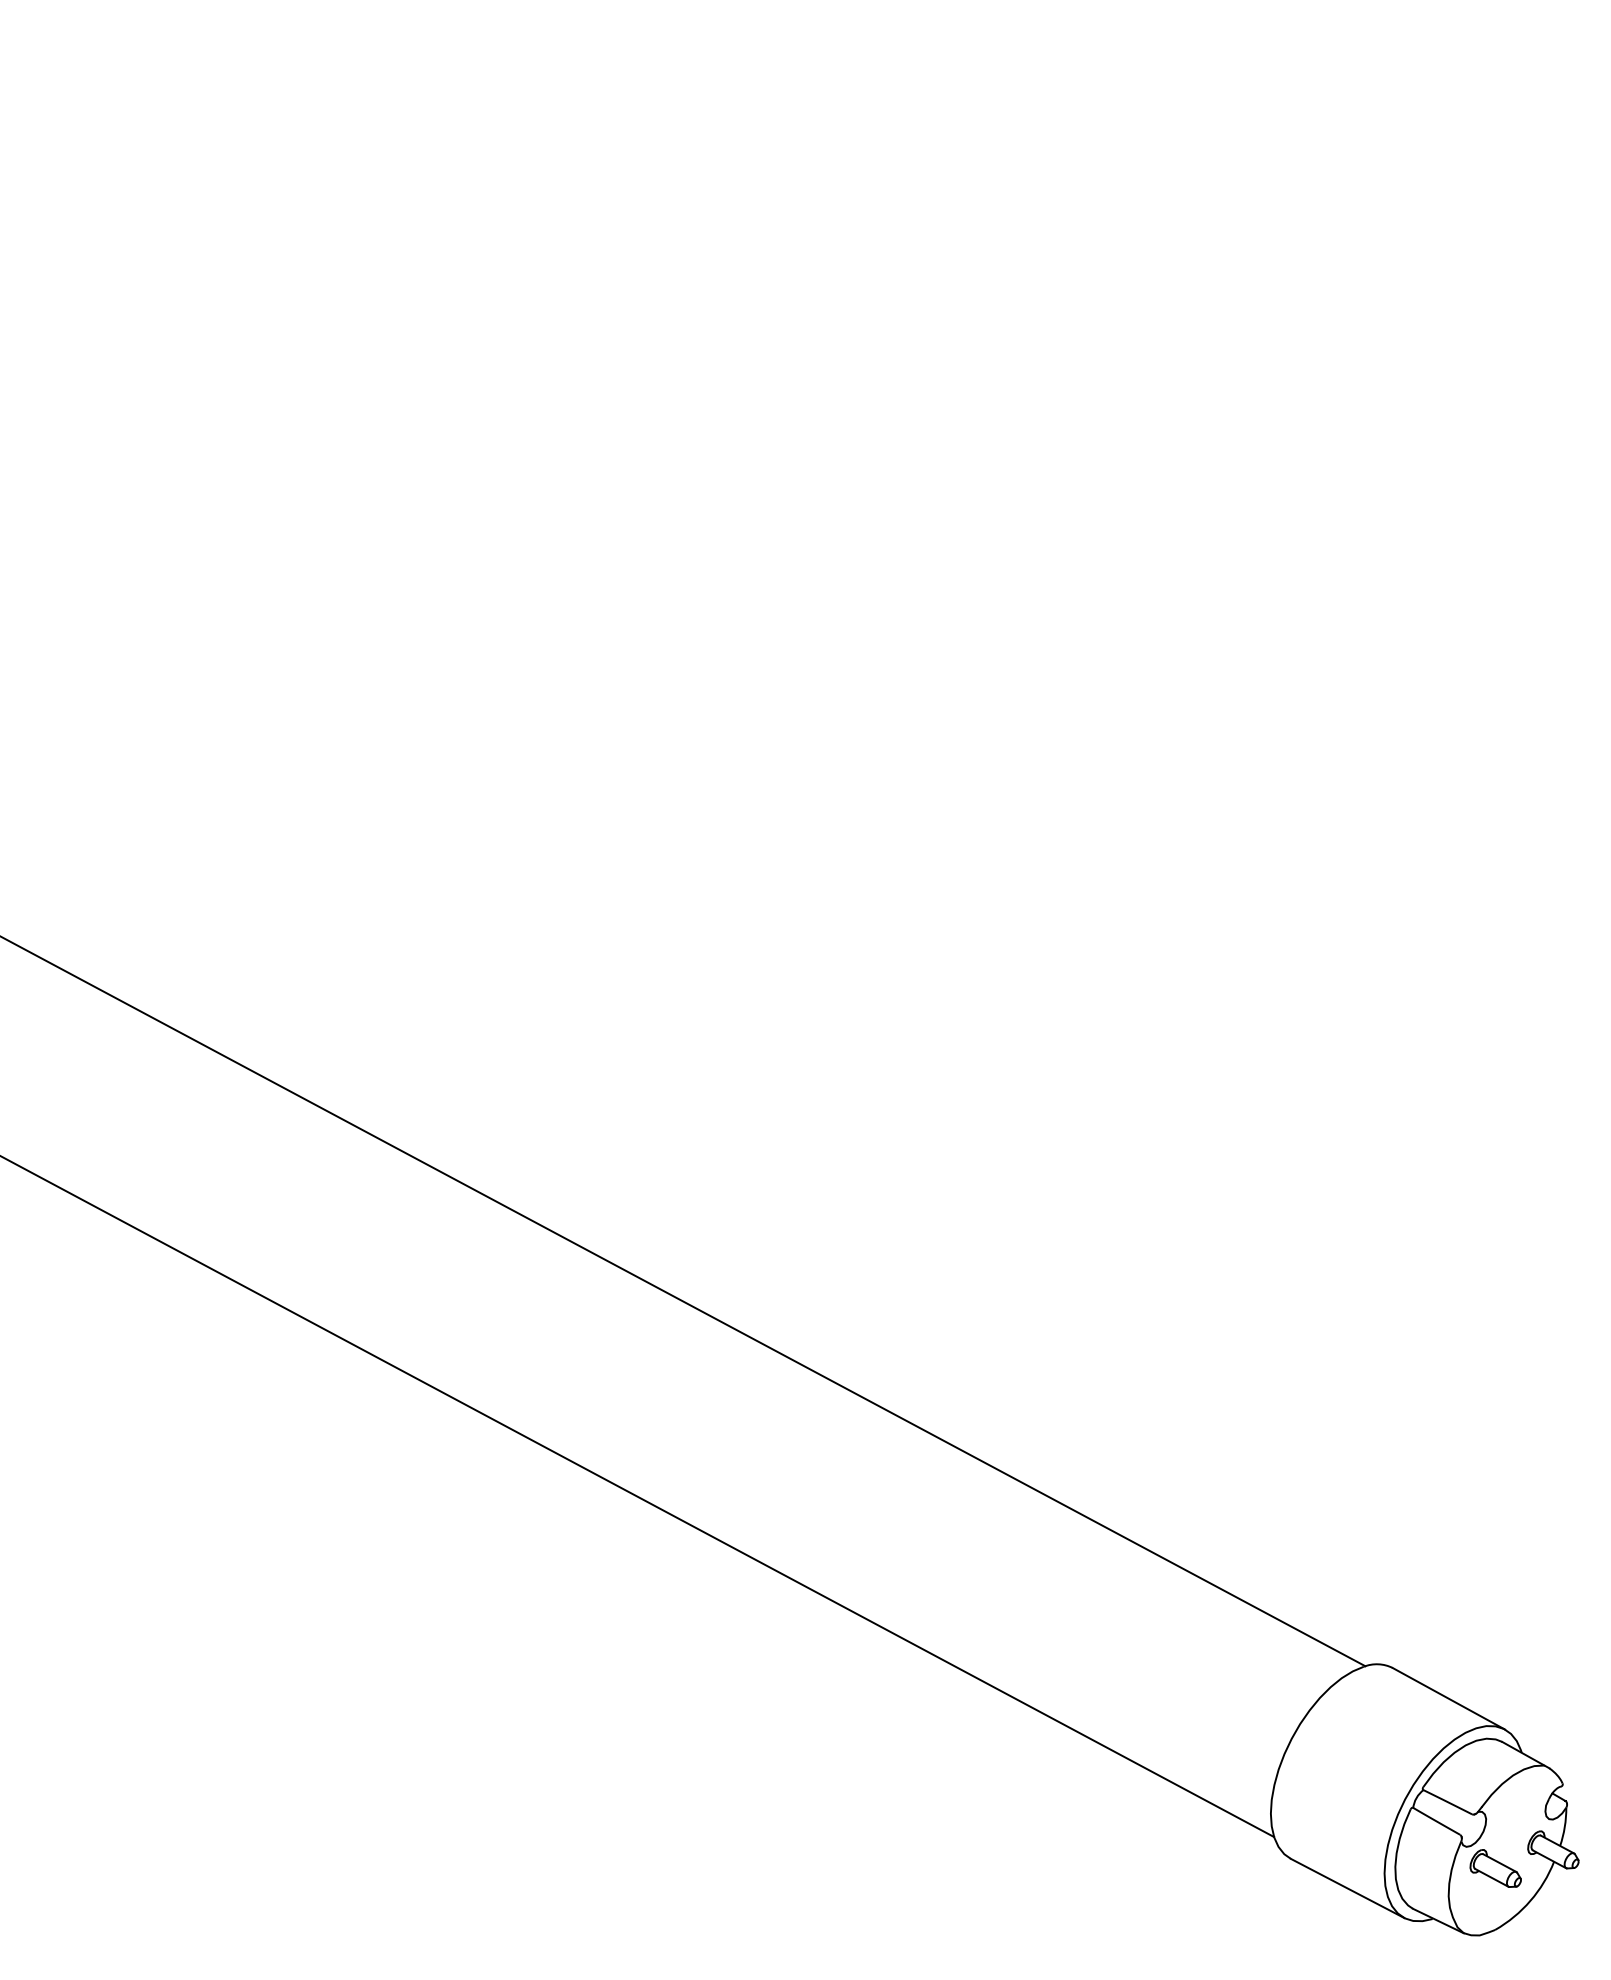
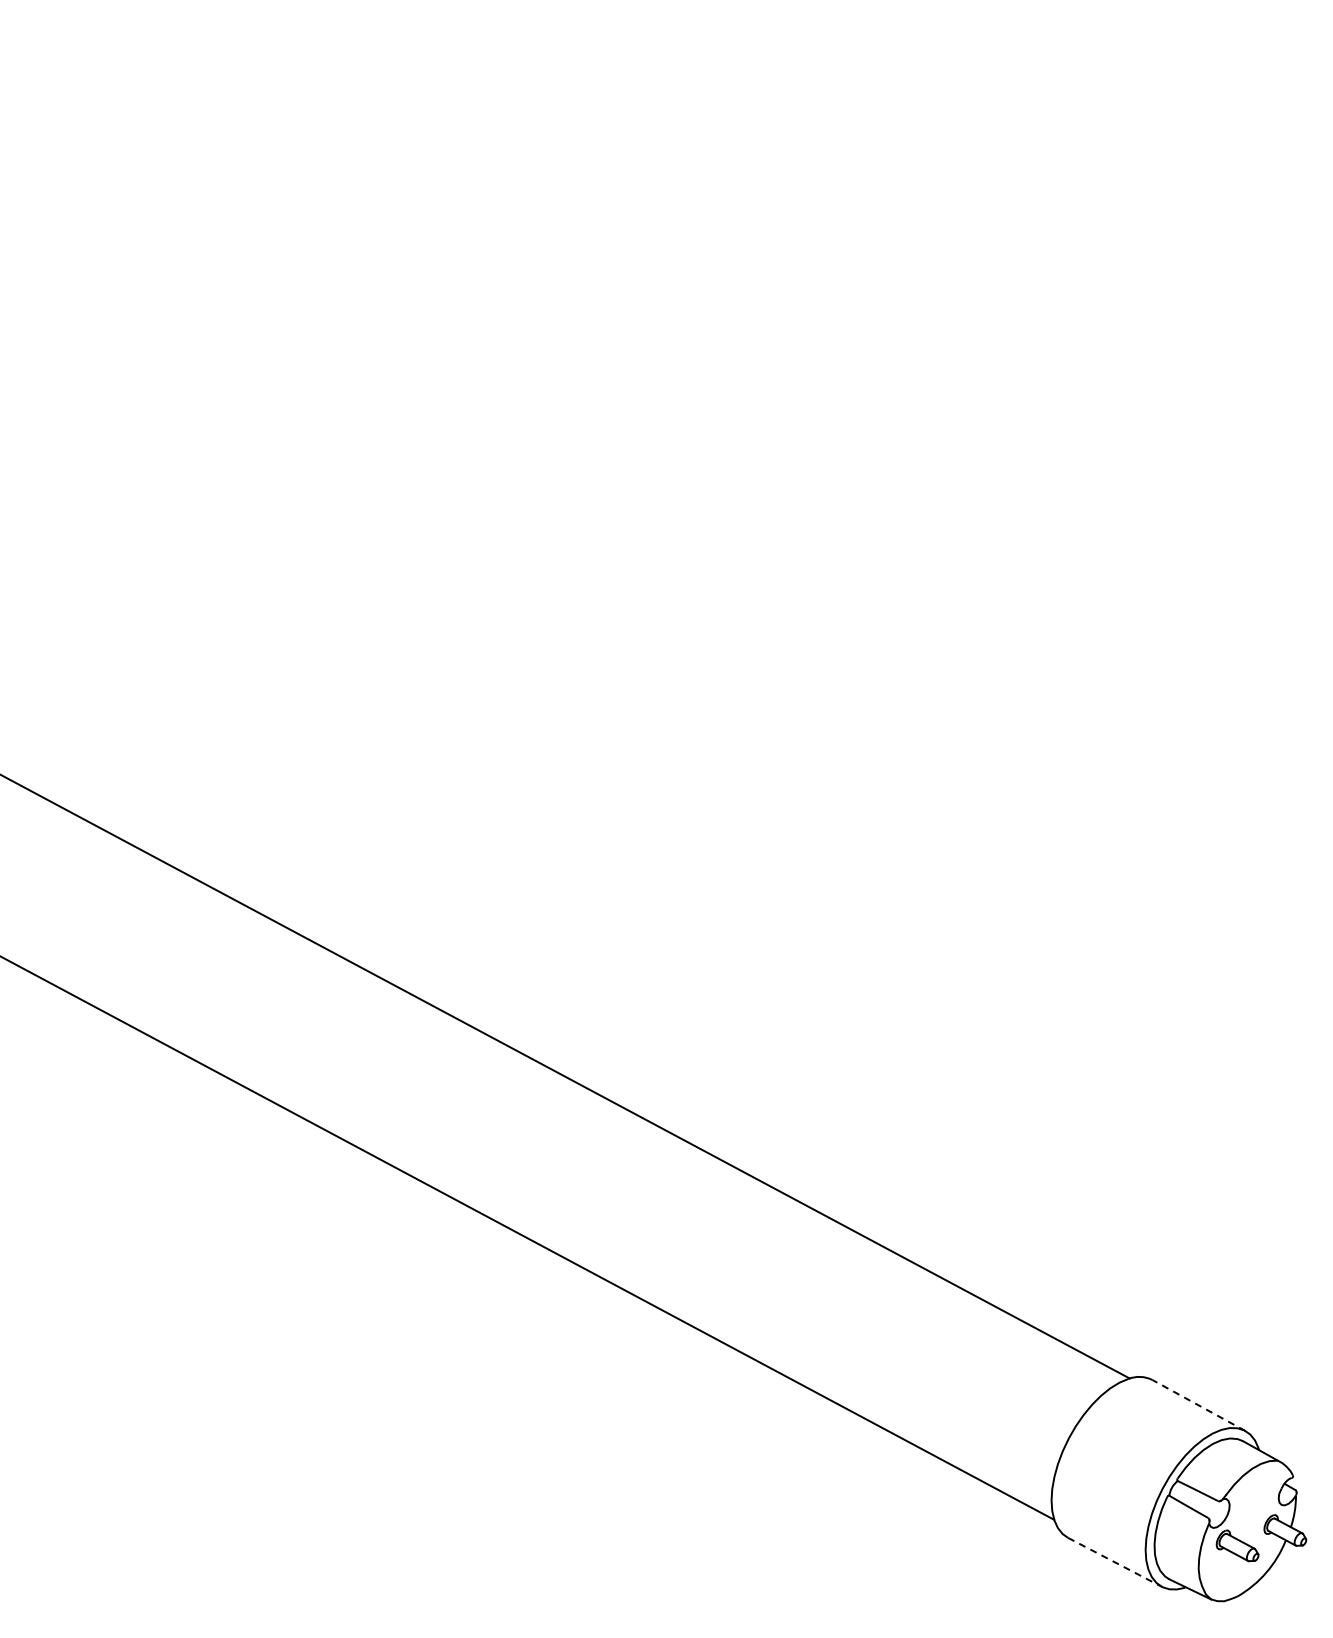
line: (1448, 1698) -> (1198, 1405), solid -> dashed
line: (1348, 1888) -> (1115, 1562), solid -> dashed

